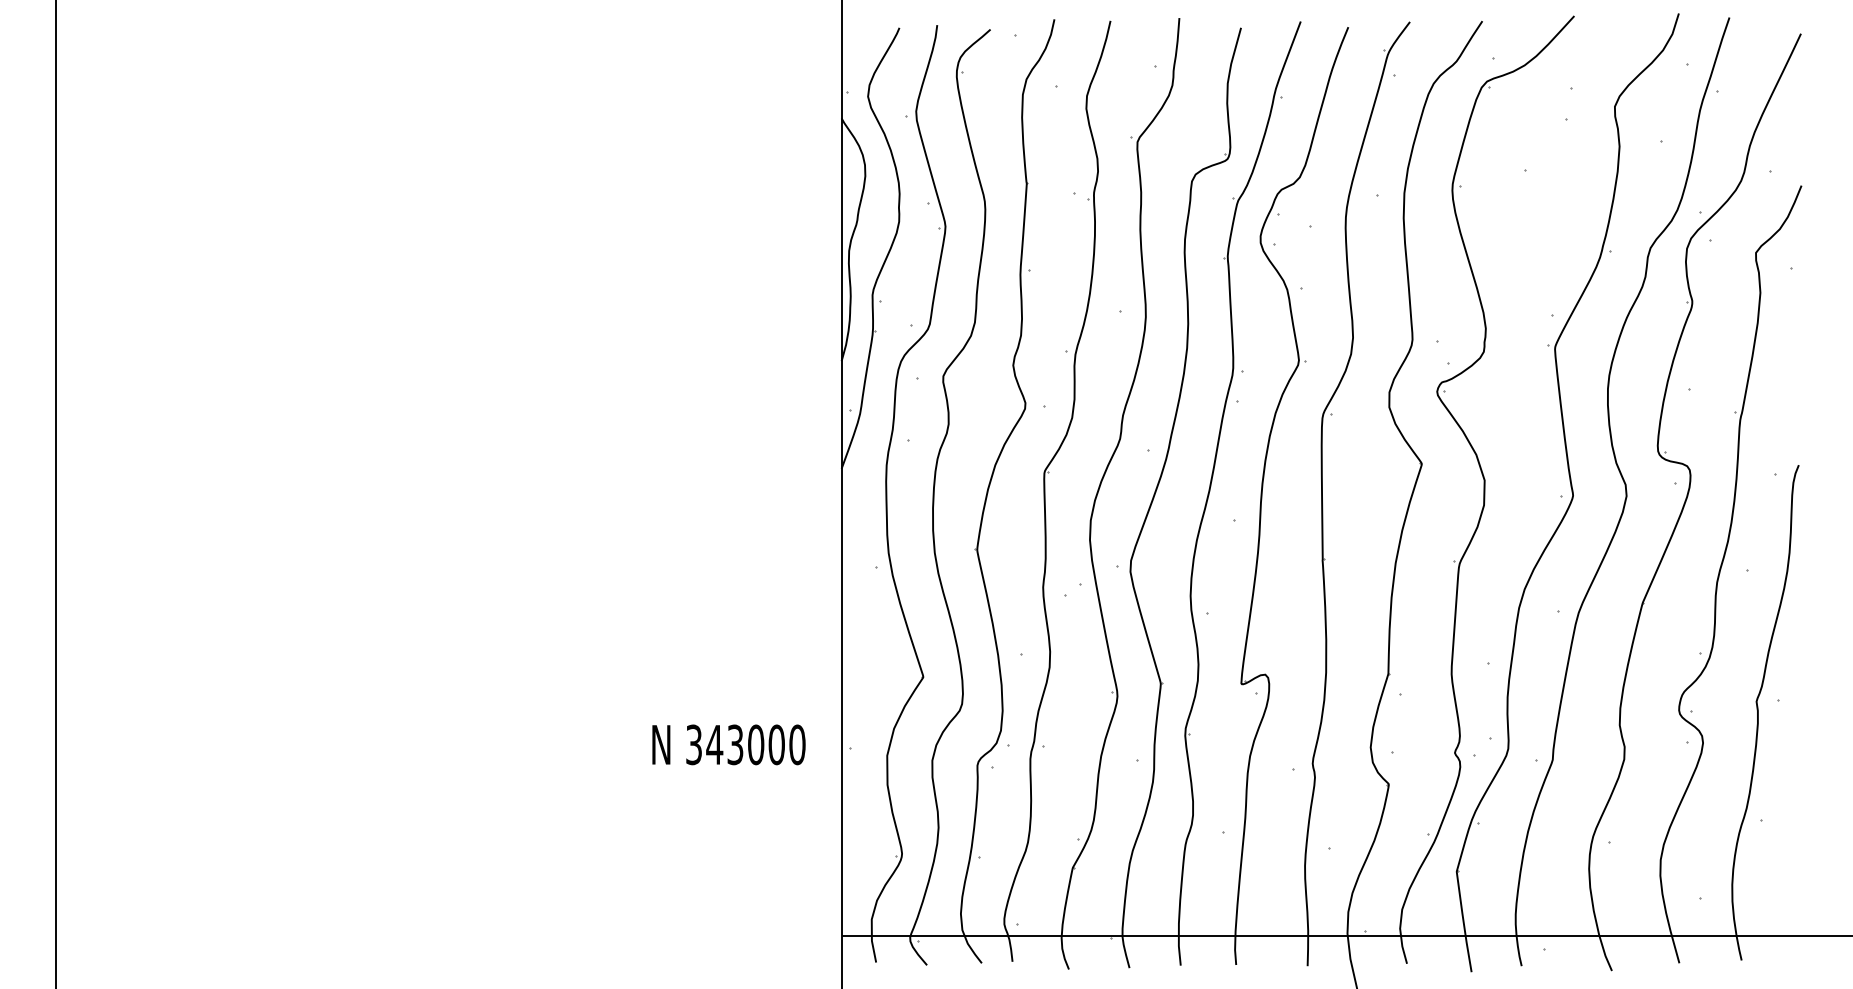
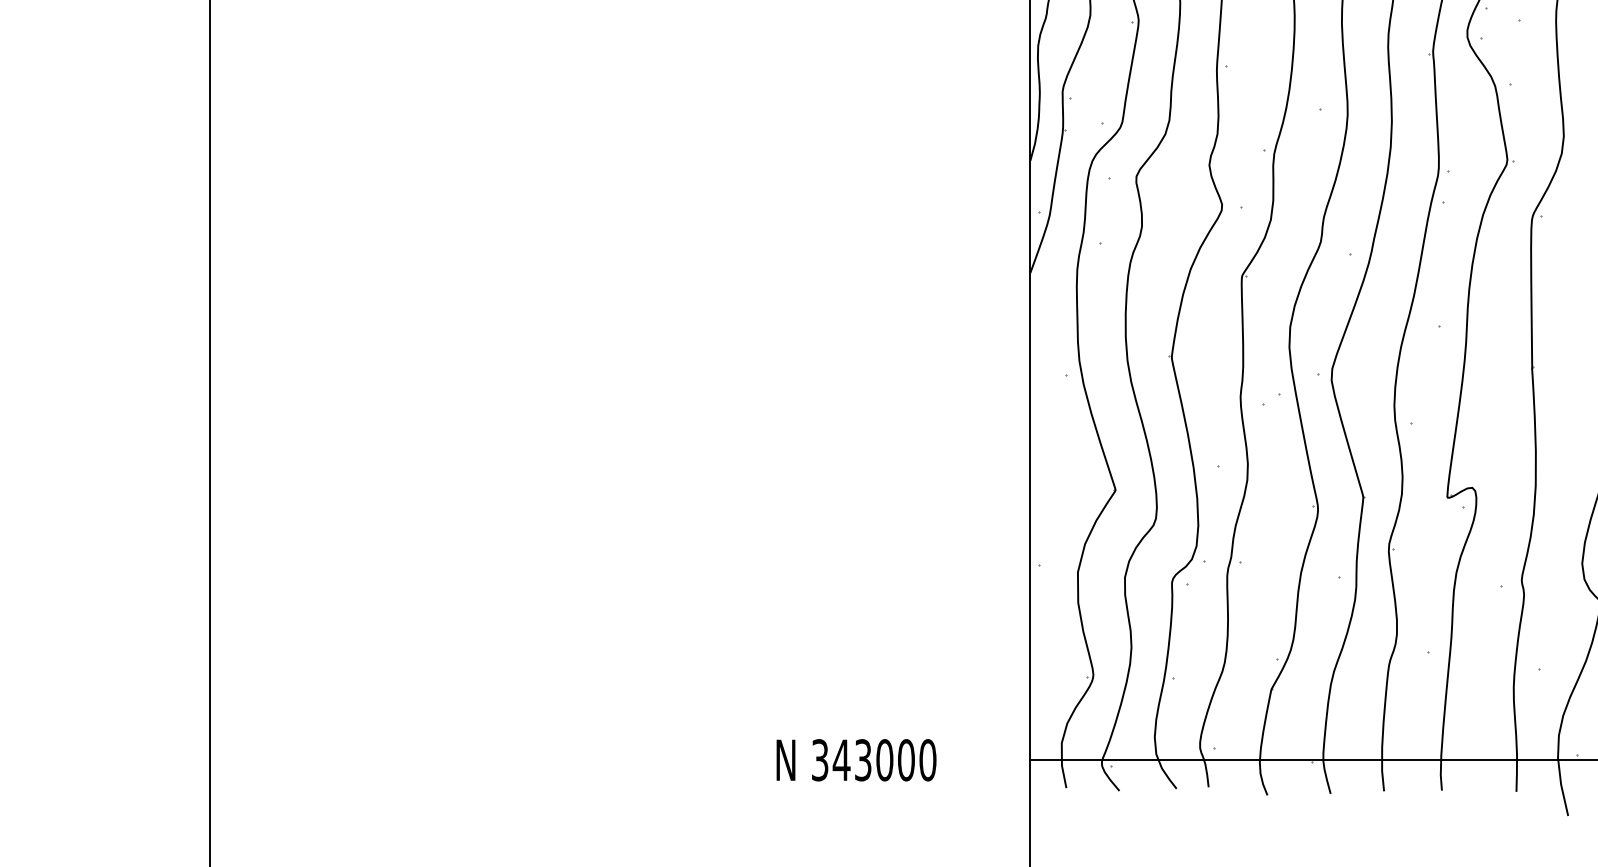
text: (728, 744) -> (856, 759), moved

